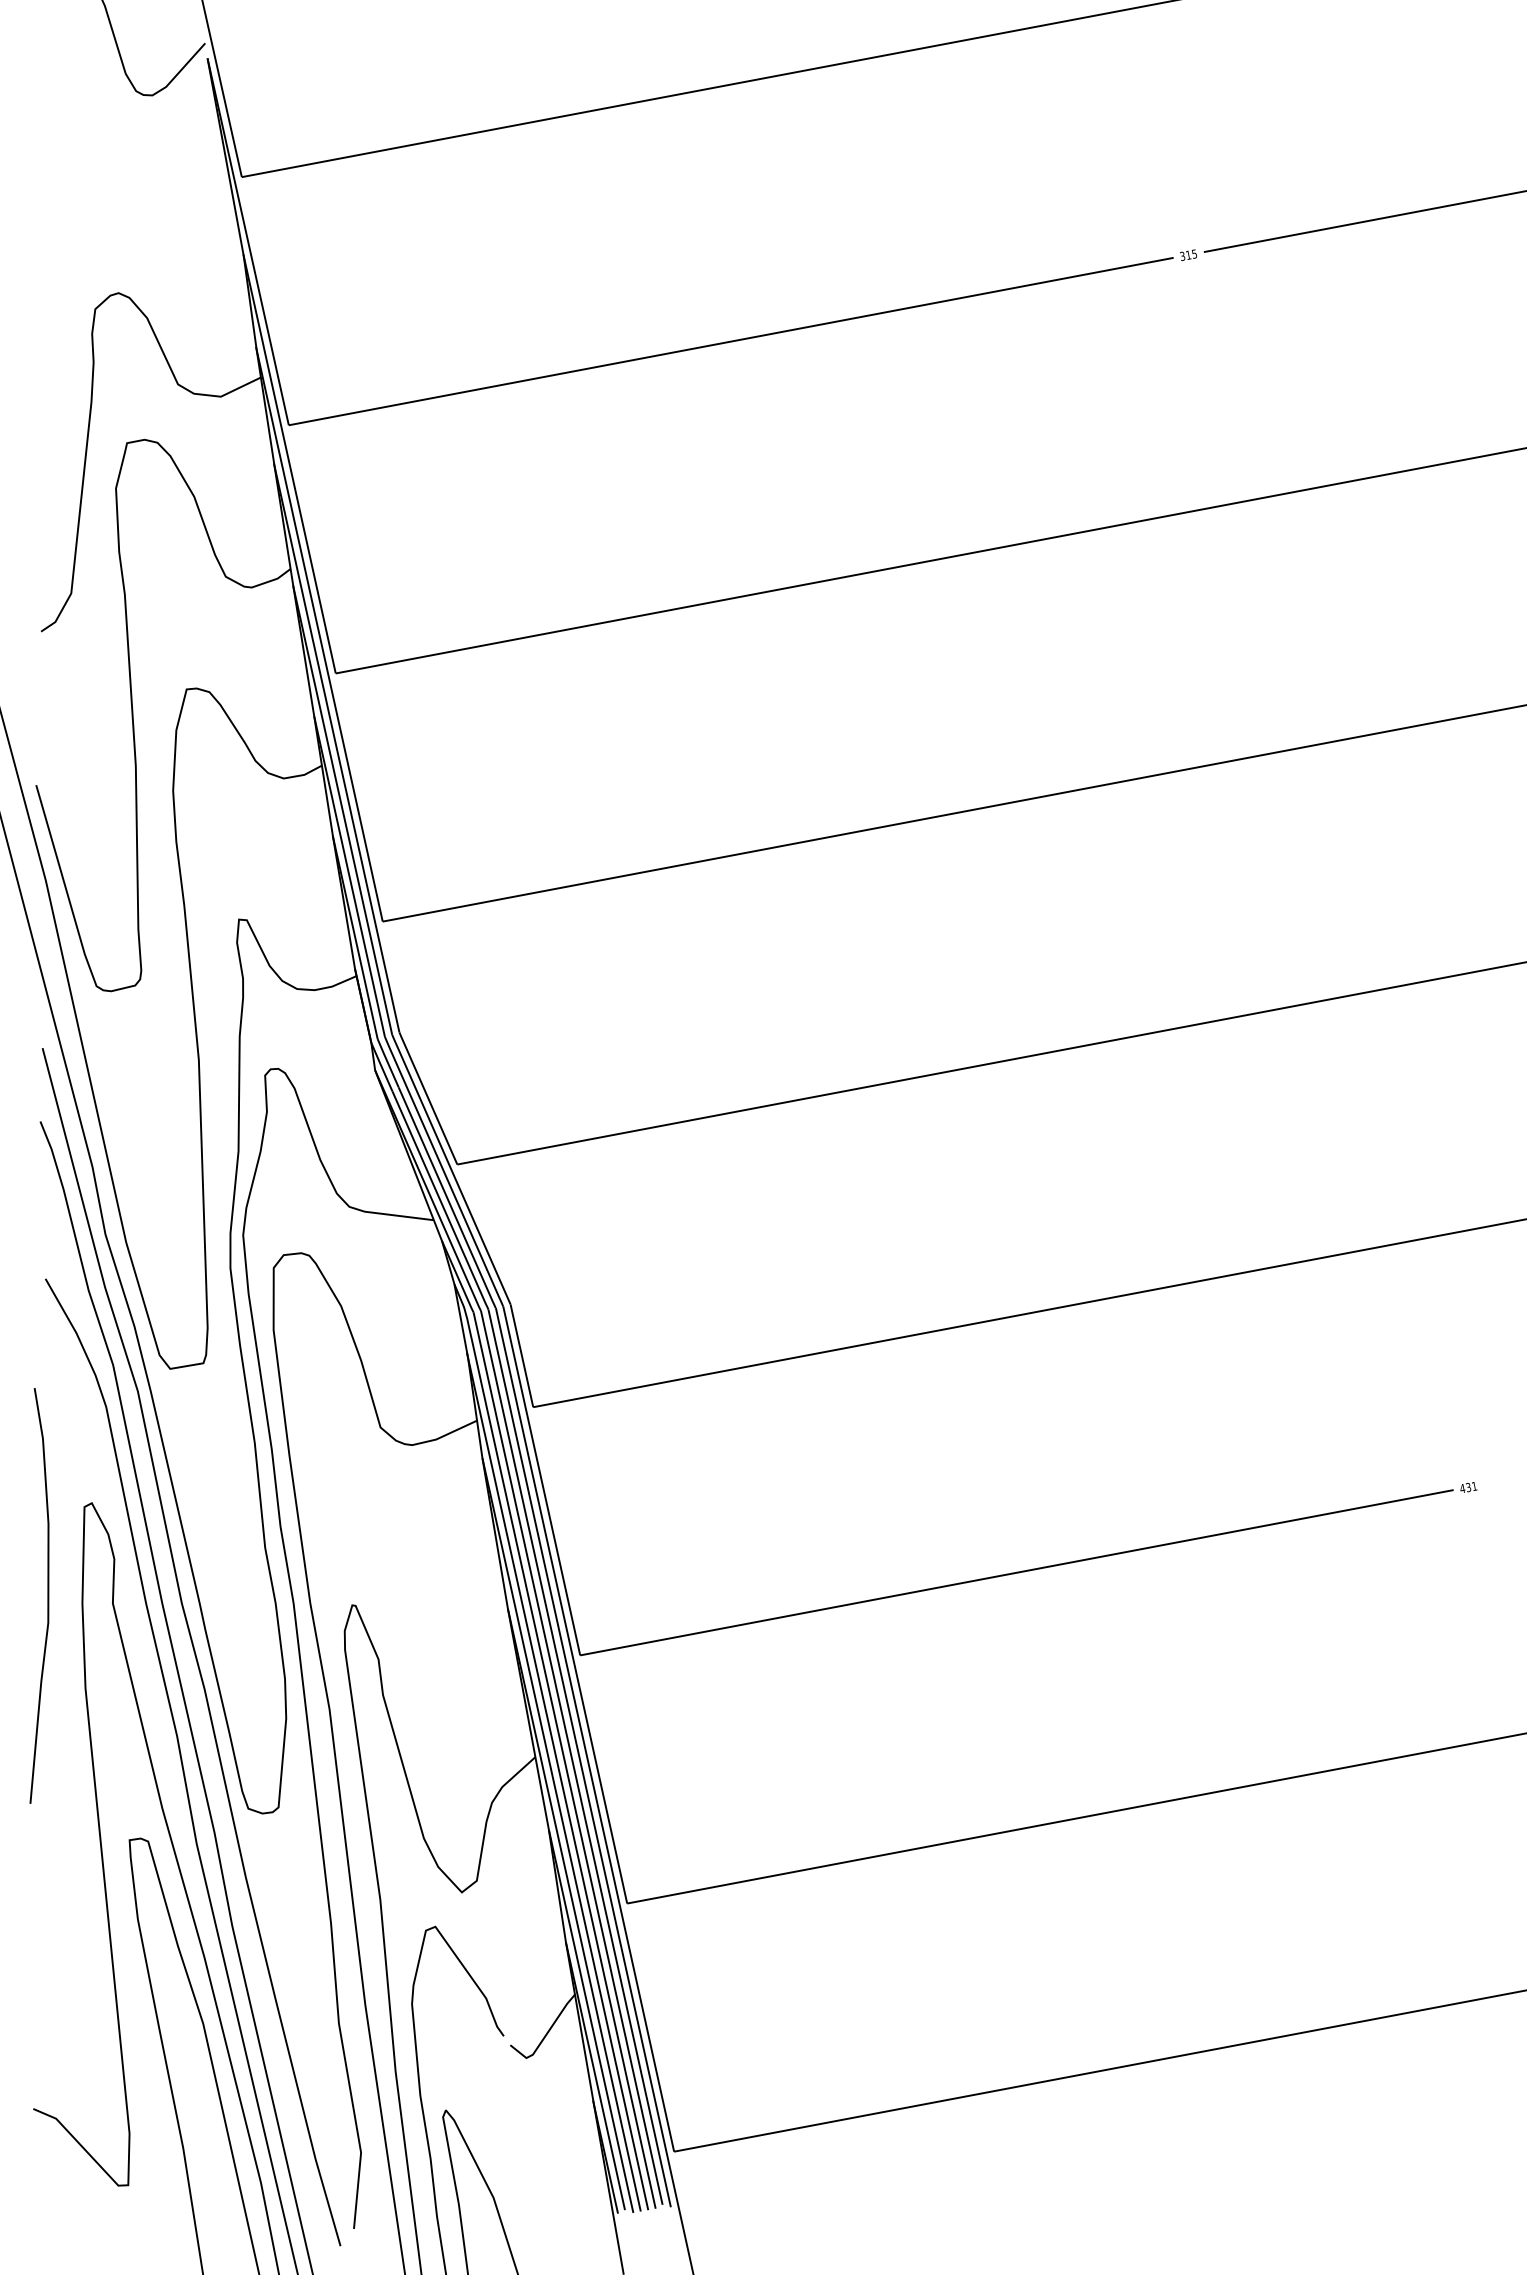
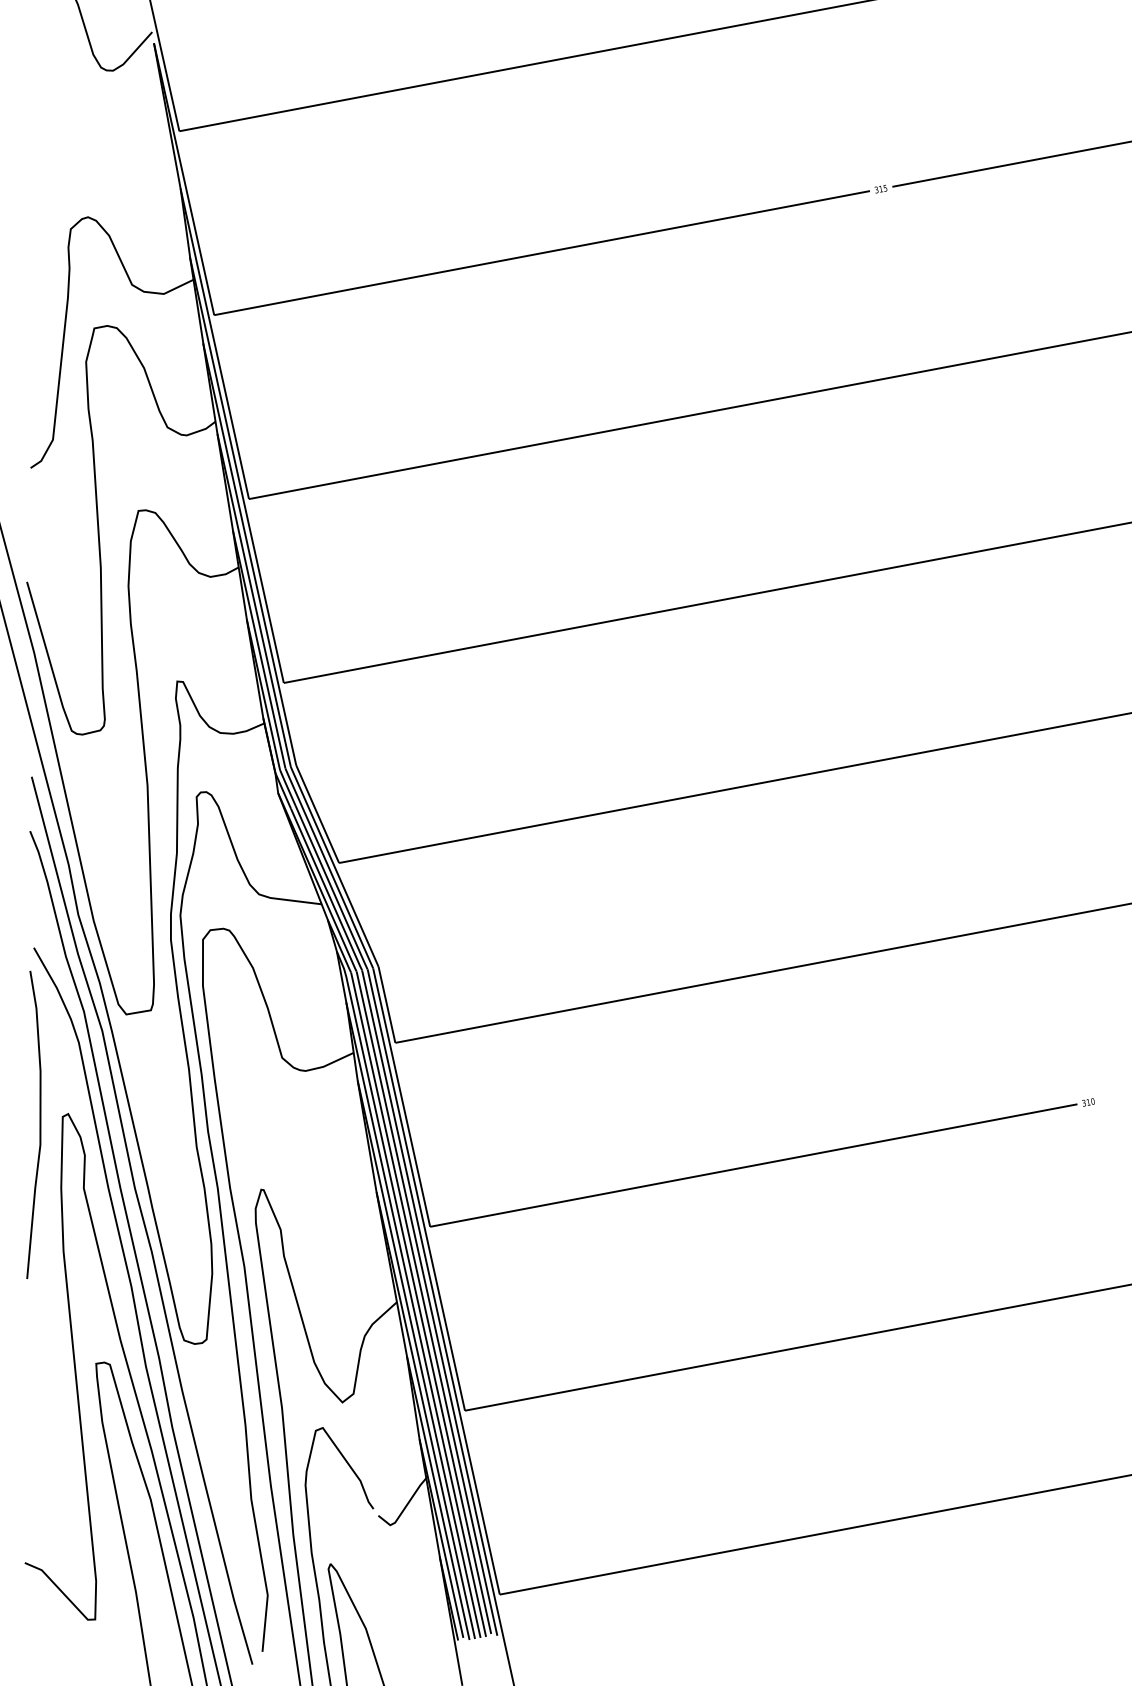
text: (1468, 1487) -> (1088, 1102), 431 -> 310
curve: (47, 1595) -> (39, 1124), moved

